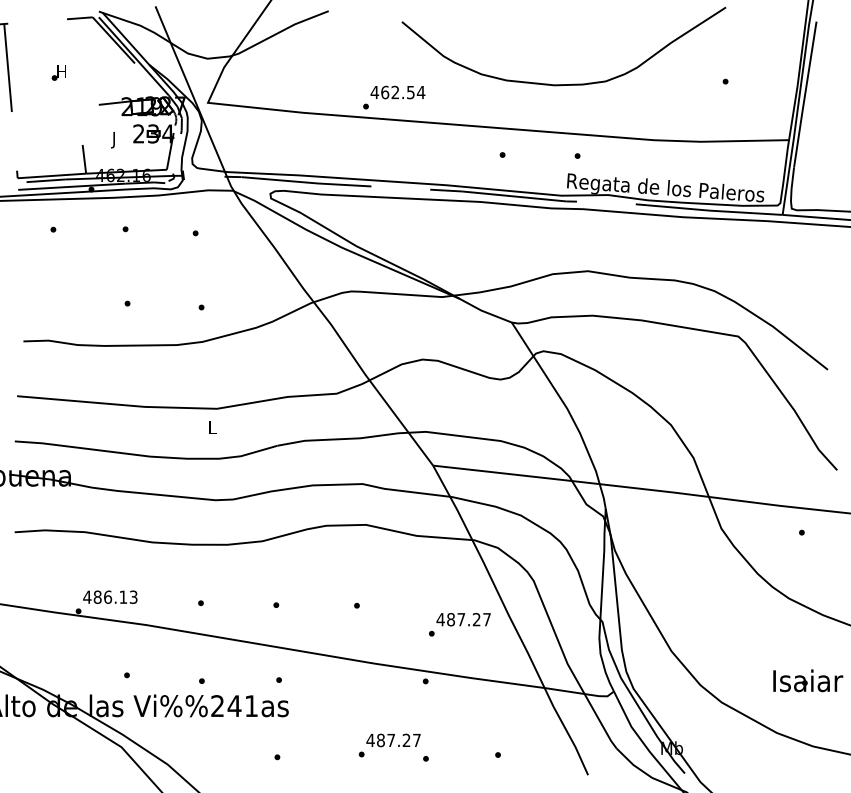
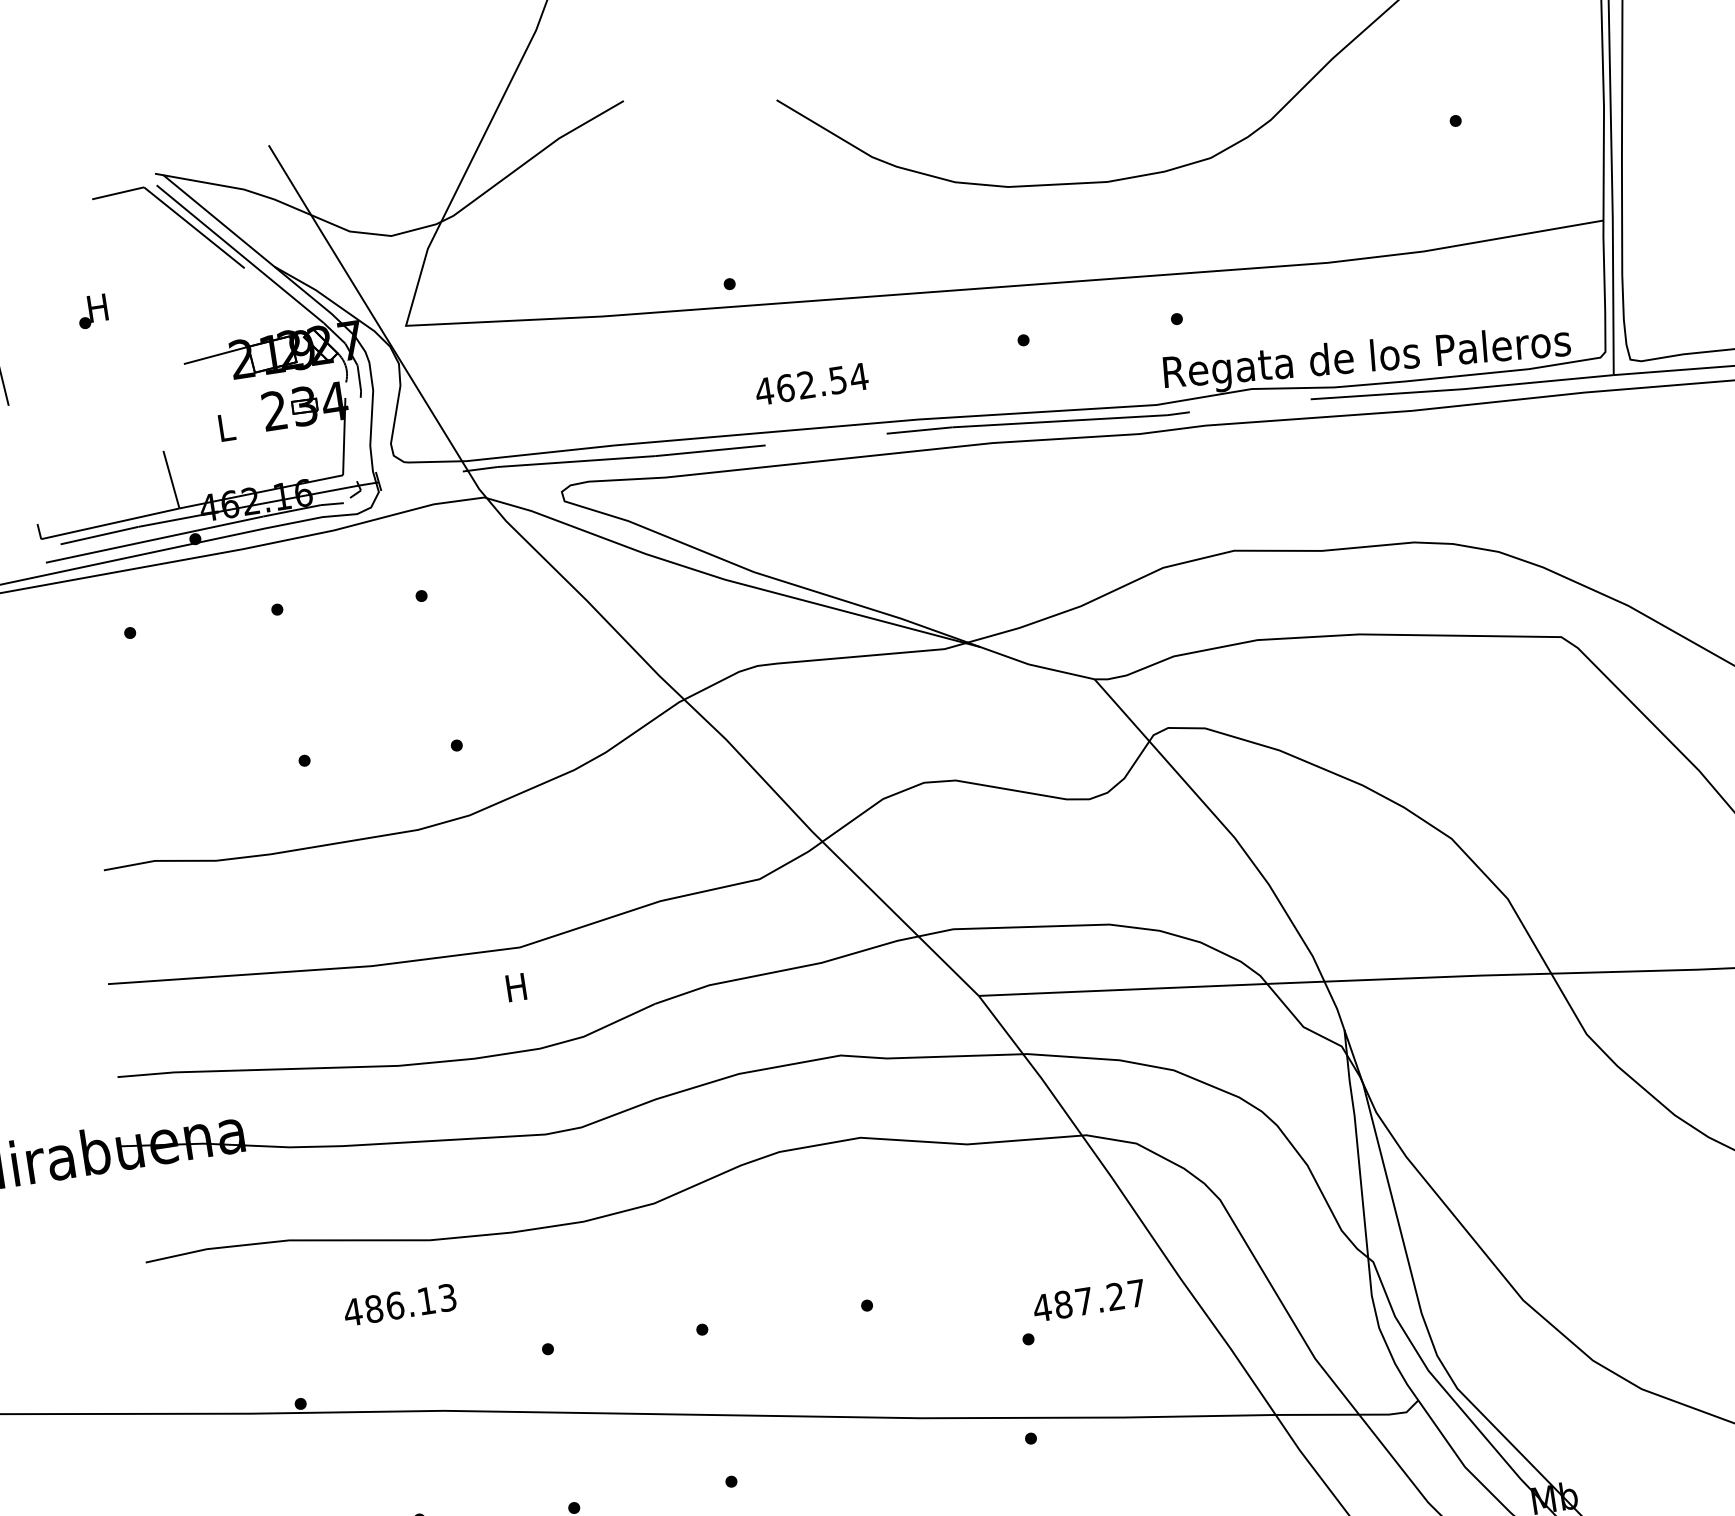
text: (397, 92) -> (810, 384), moved
text: (114, 139) -> (226, 429), J -> L
text: (212, 427) -> (516, 986), L -> H
text: (110, 596) -> (400, 1303), moved

